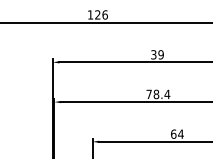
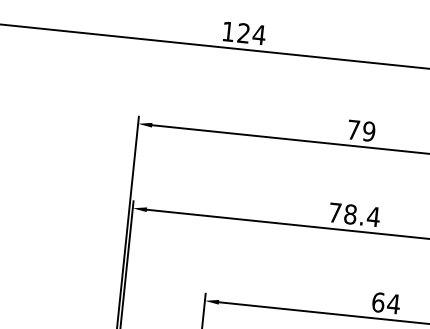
text: (104, 14) -> (258, 33), 126 -> 124
text: (153, 54) -> (353, 129), 39 -> 79

